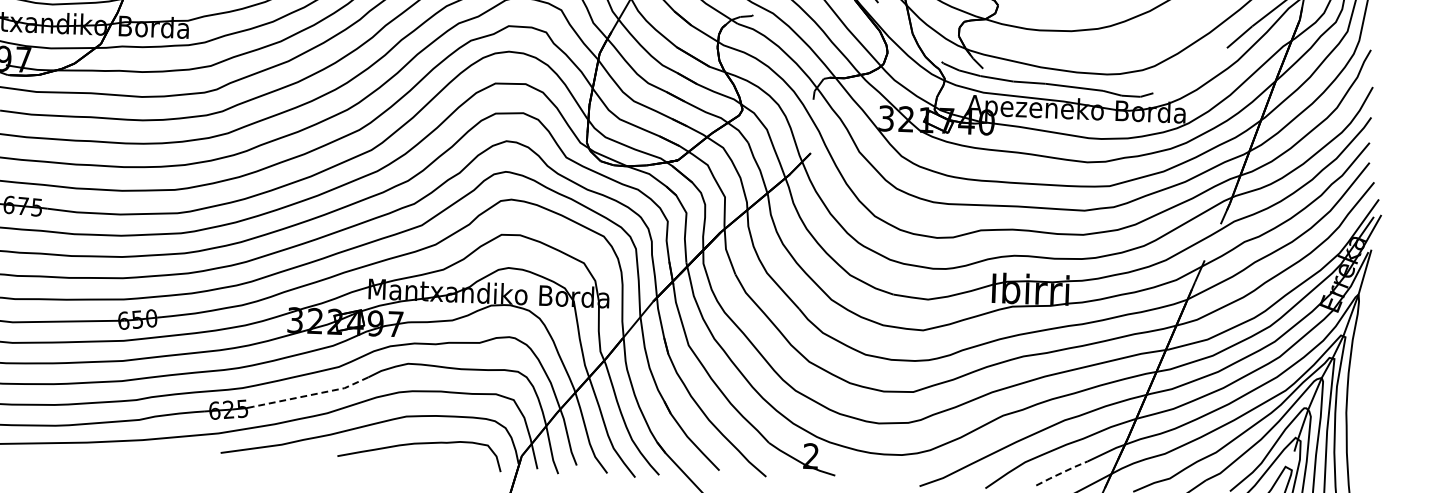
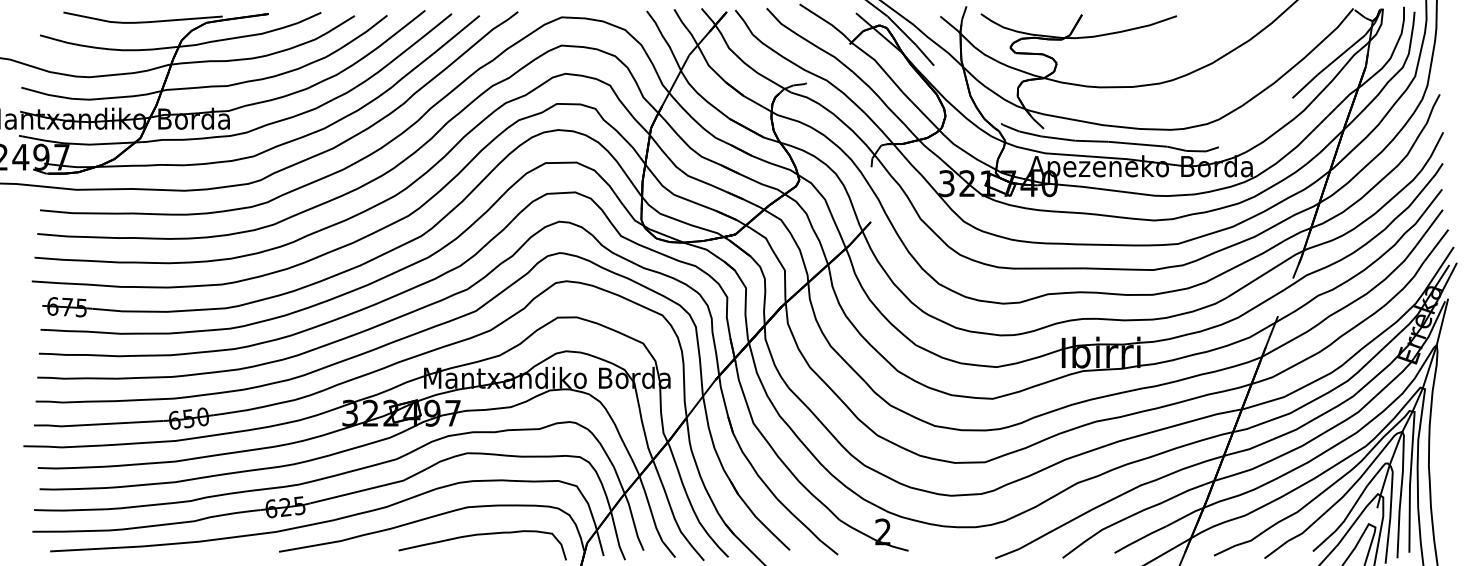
line: (312, 394) -> (370, 488), dashed -> solid
line: (1062, 472) -> (1140, 538), dashed -> solid

